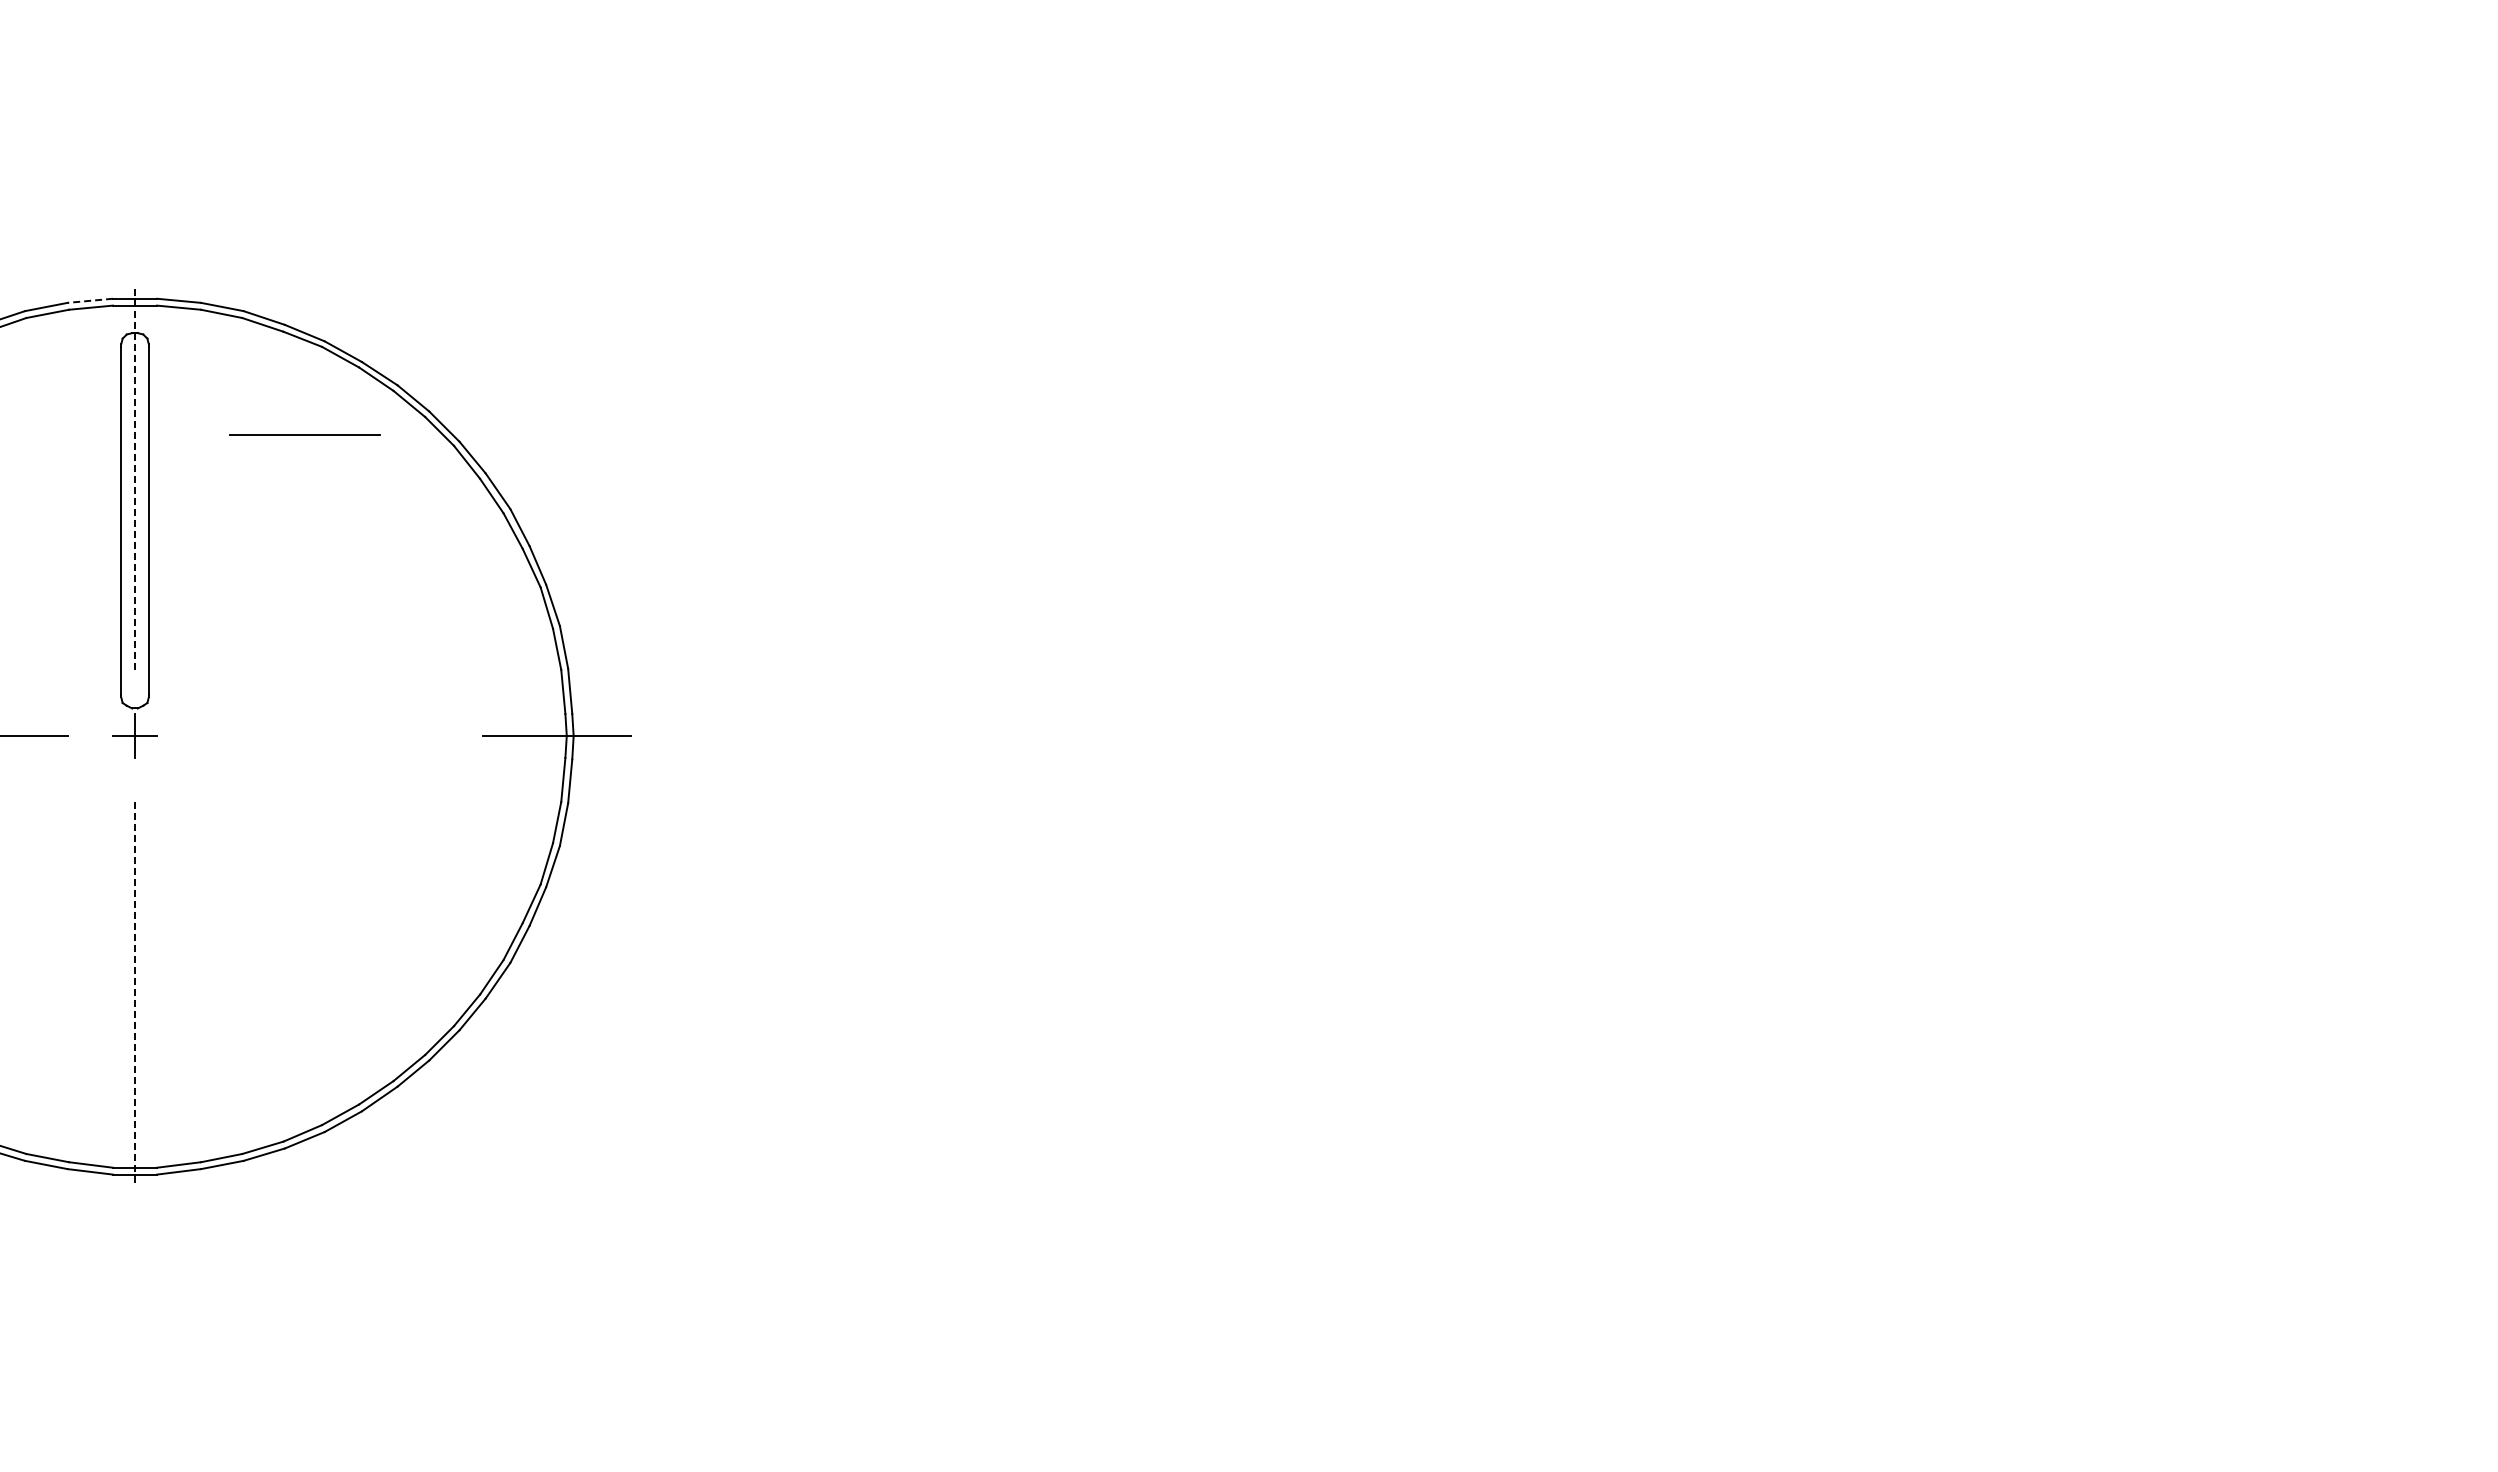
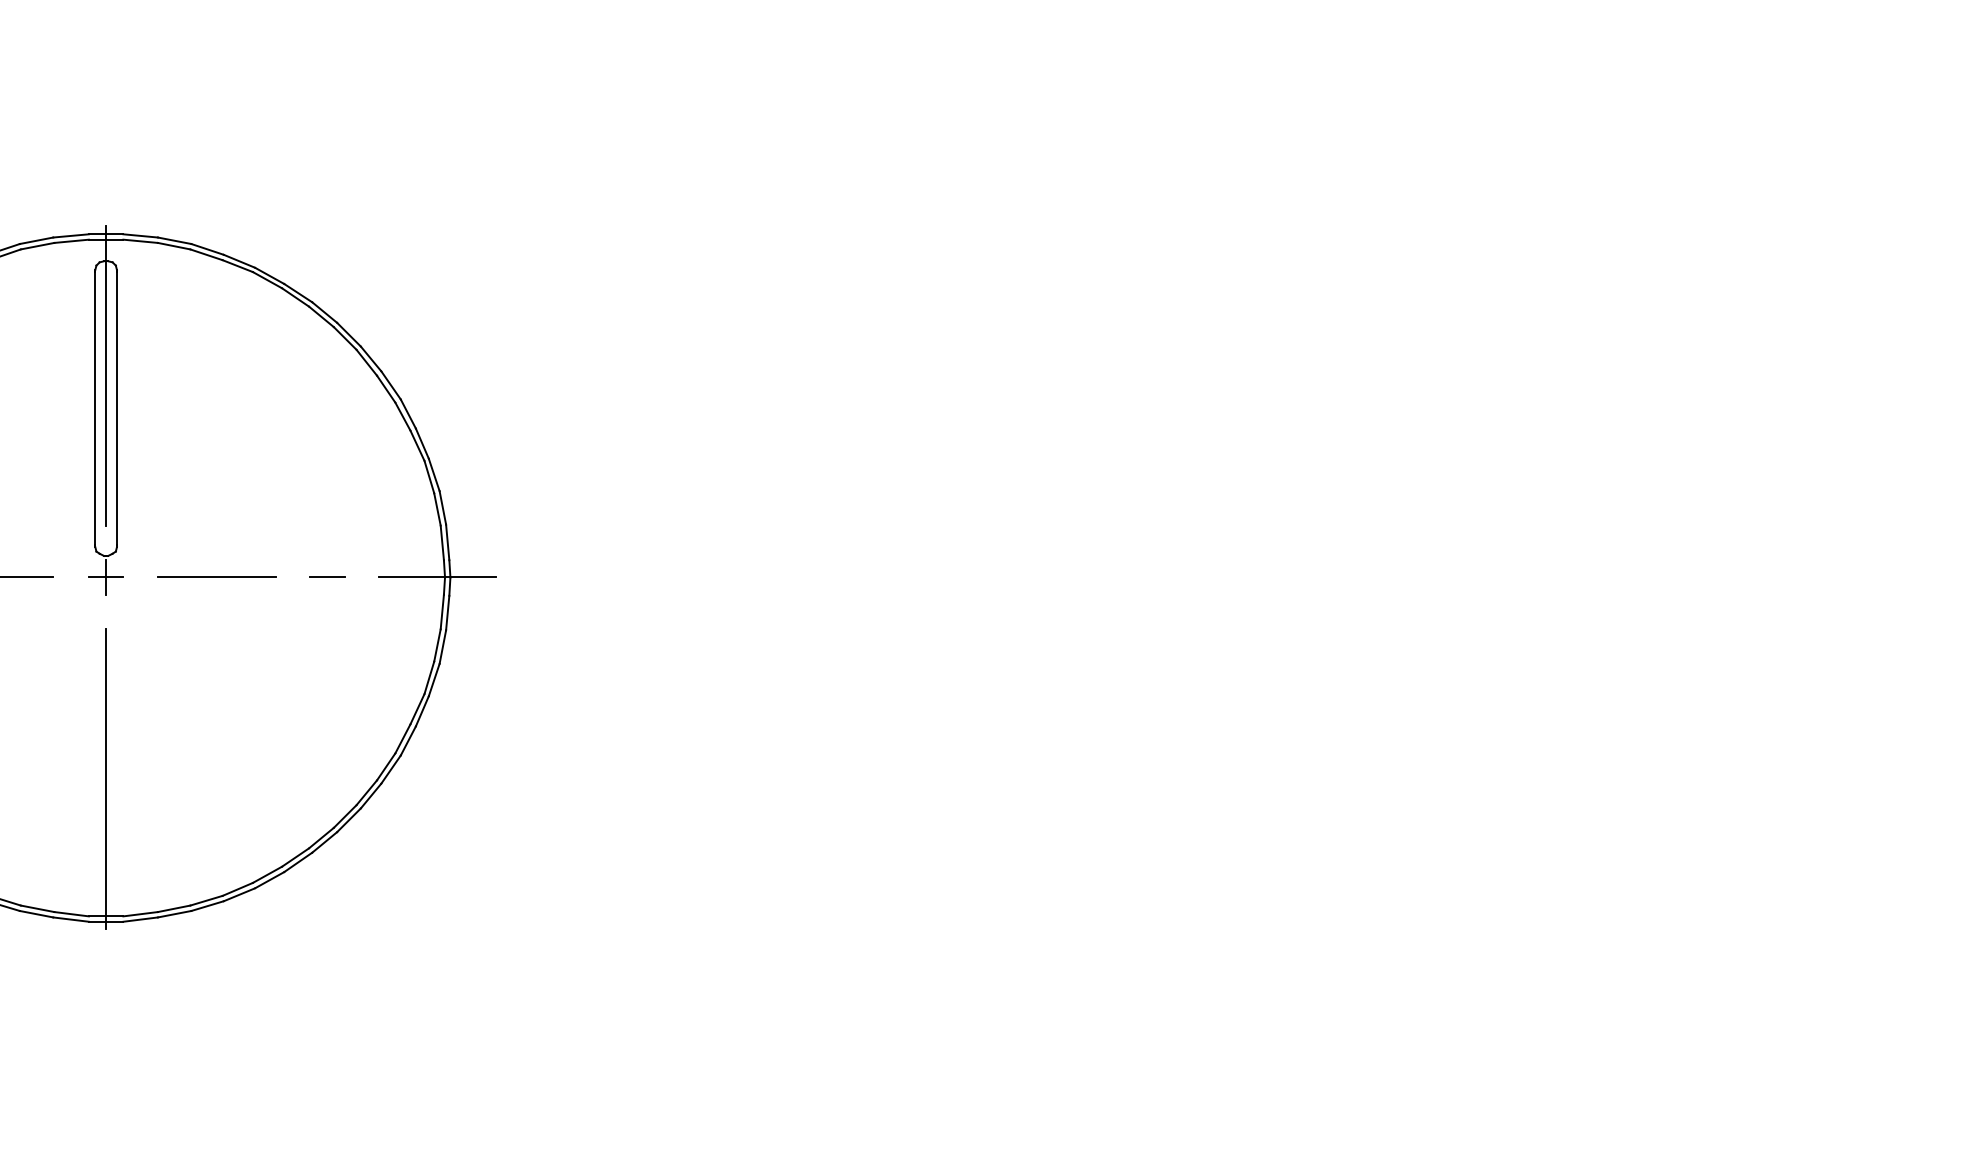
line: (90, 300) -> (71, 235), dashed -> solid
line: (304, 434) -> (216, 577), moved
line: (135, 478) -> (106, 375), dashed -> solid
line: (416, 735) -> (327, 577), added
line: (135, 993) -> (106, 779), dashed -> solid

